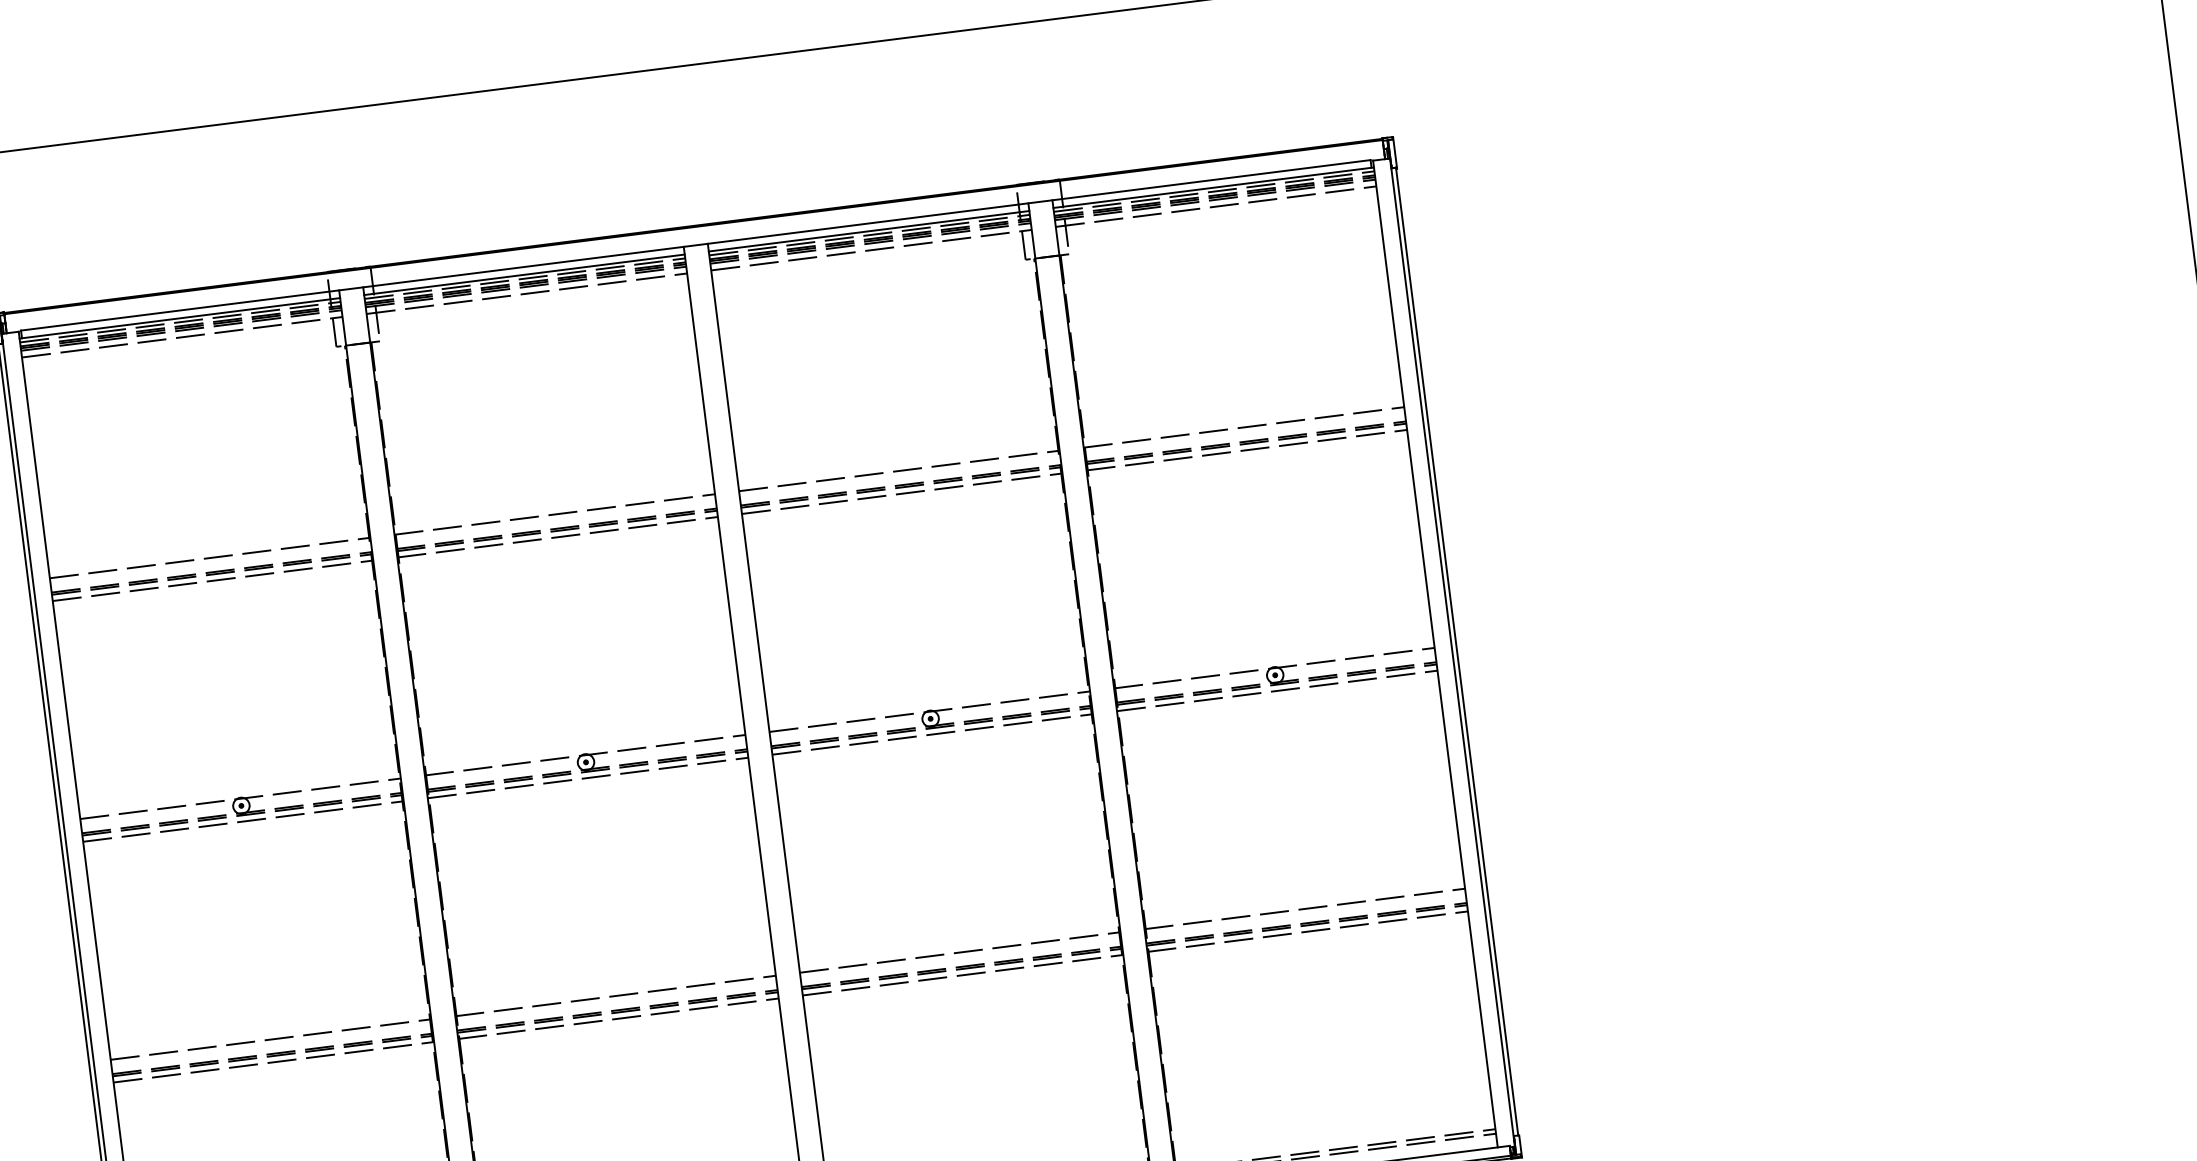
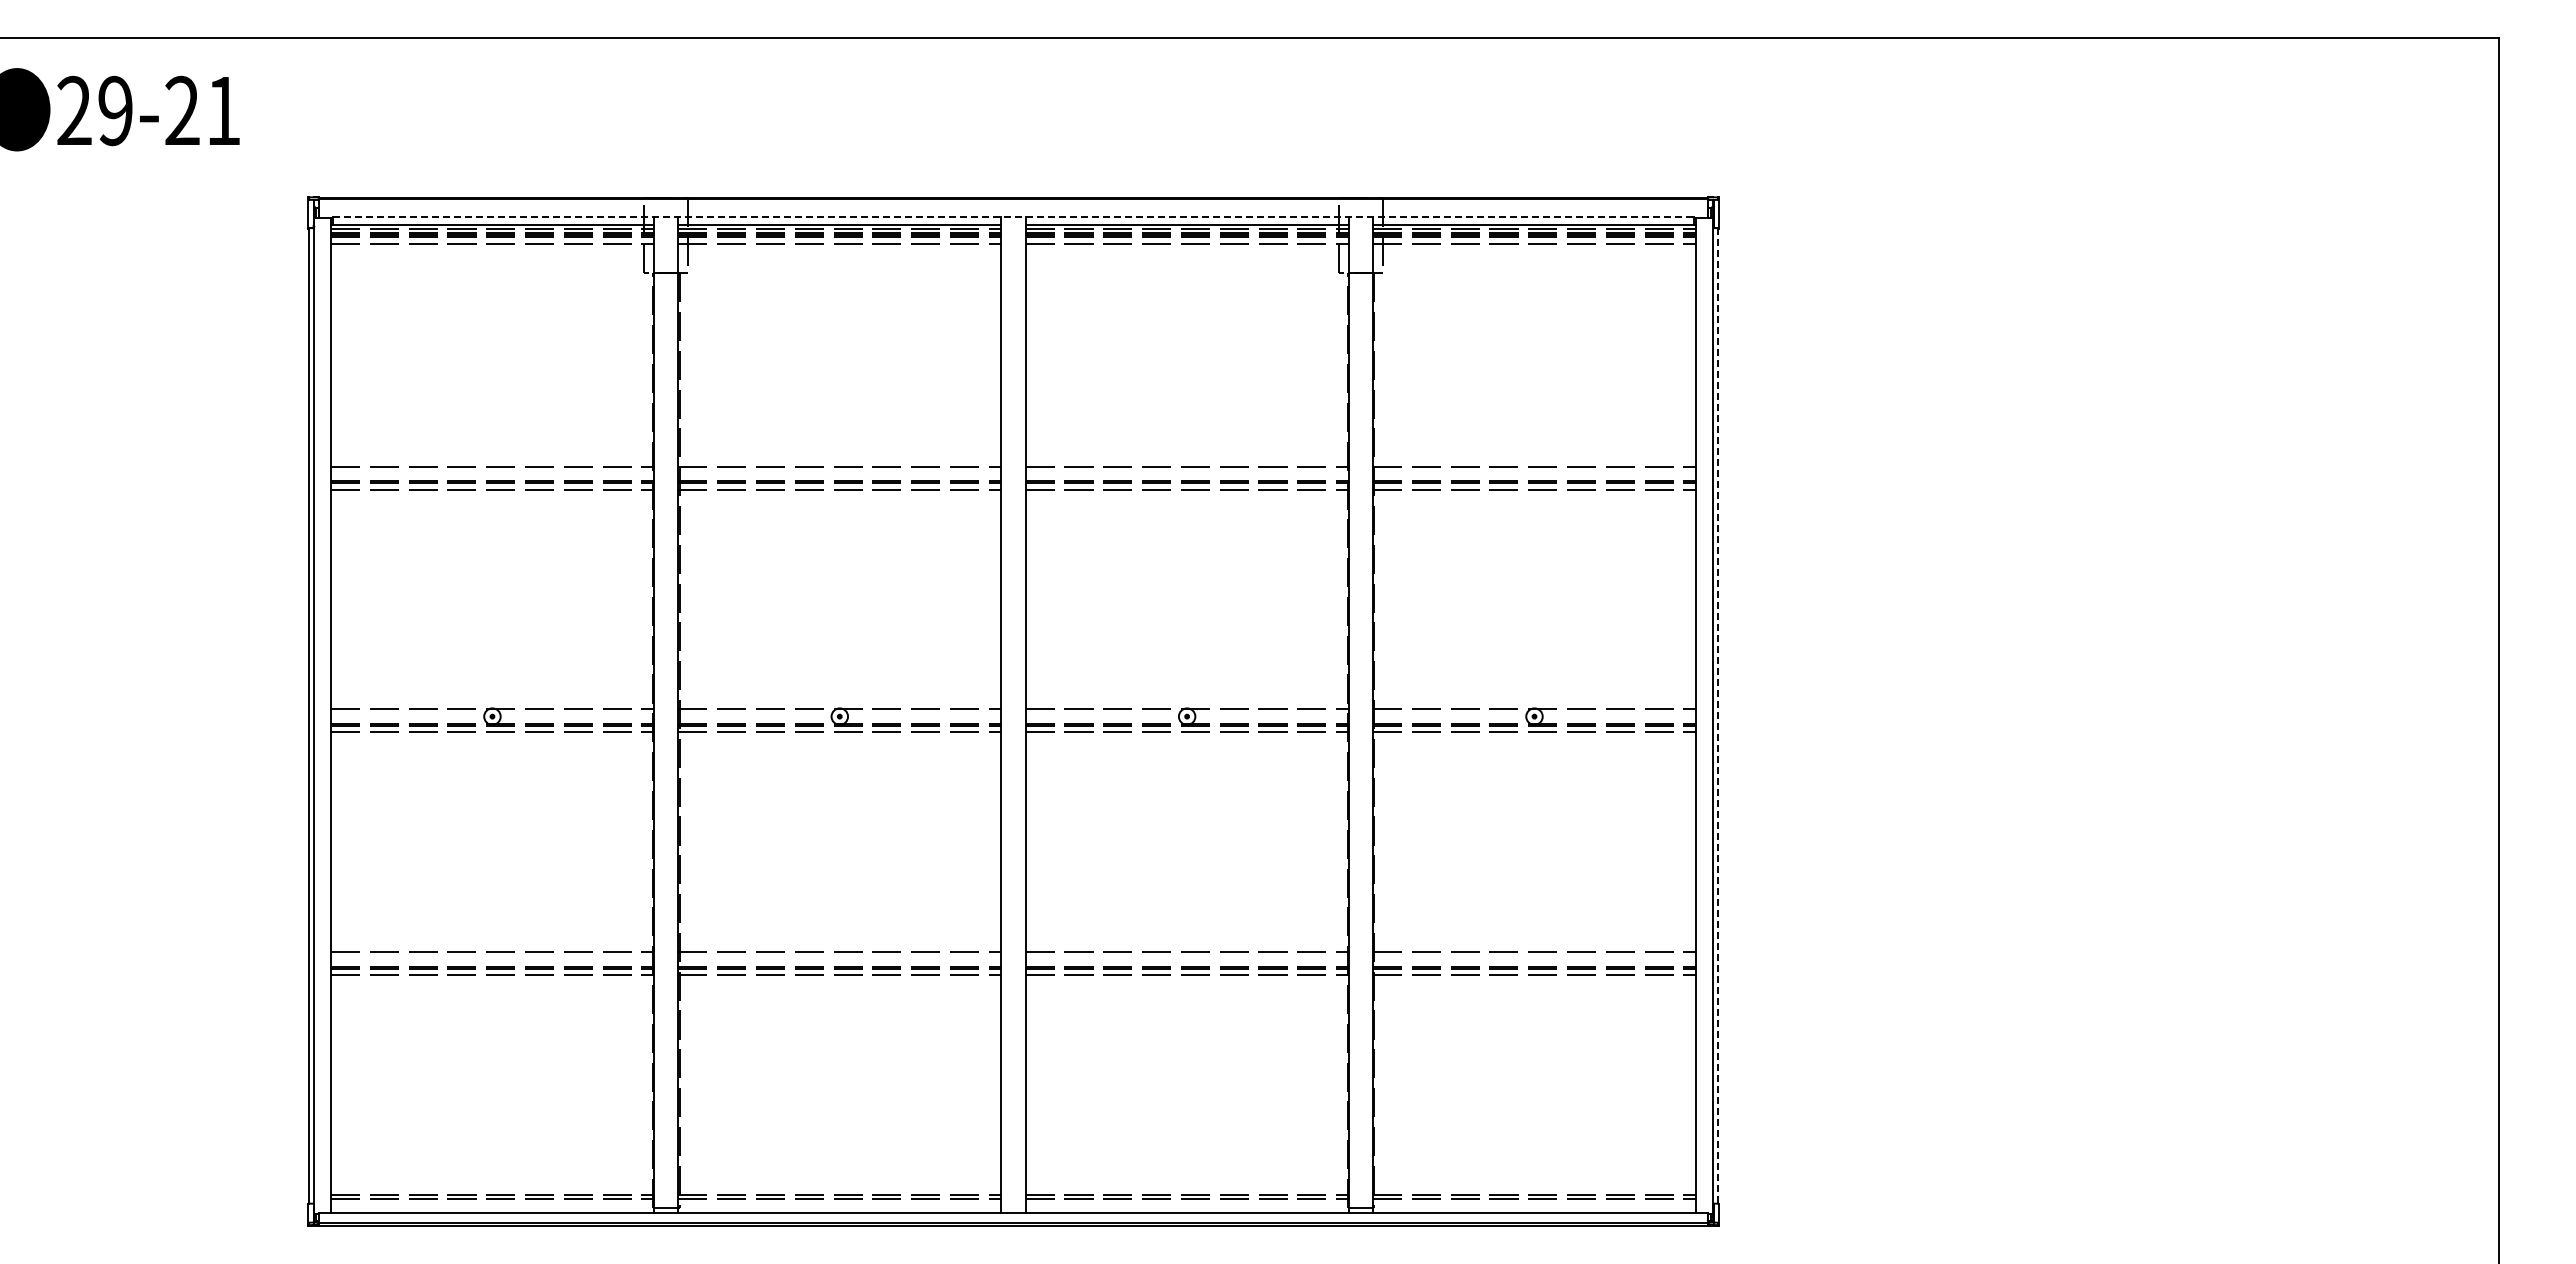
line: (696, 245) -> (1014, 217), solid -> dashed
line: (1456, 651) -> (1717, 715), solid -> dashed

